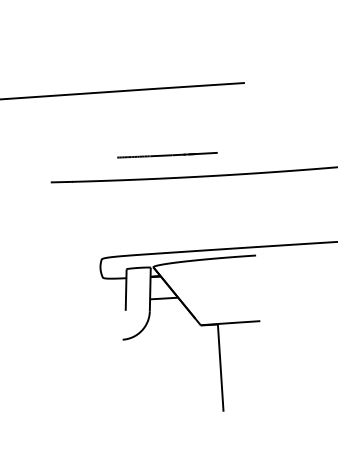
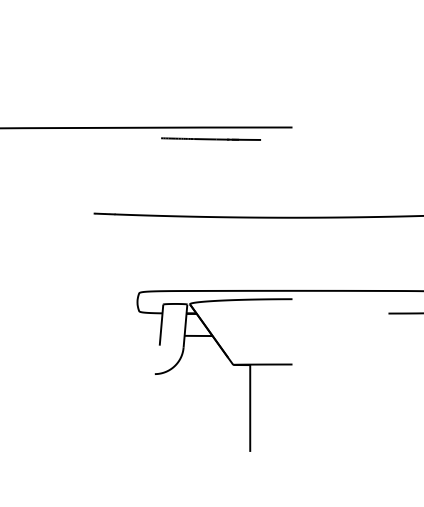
line: (166, 154) -> (210, 138), moved

